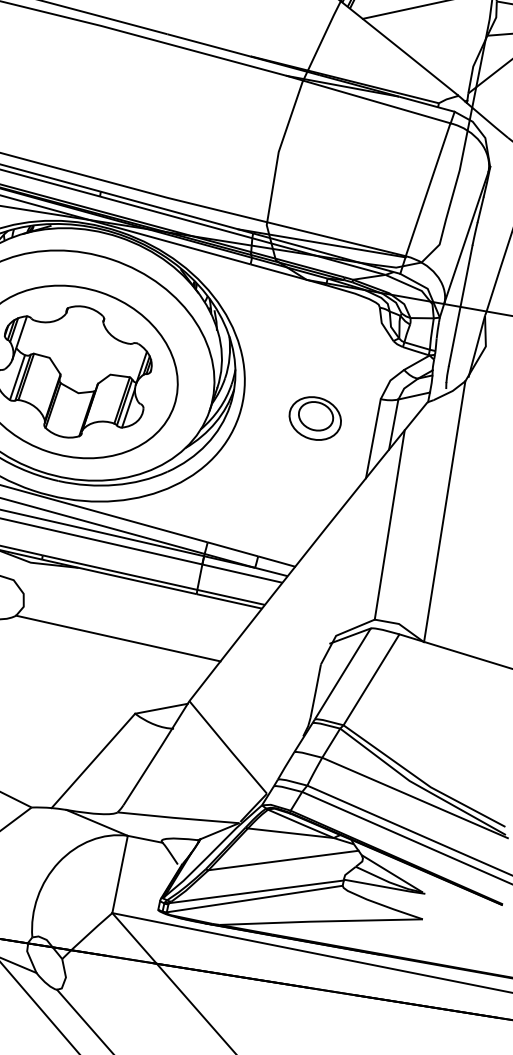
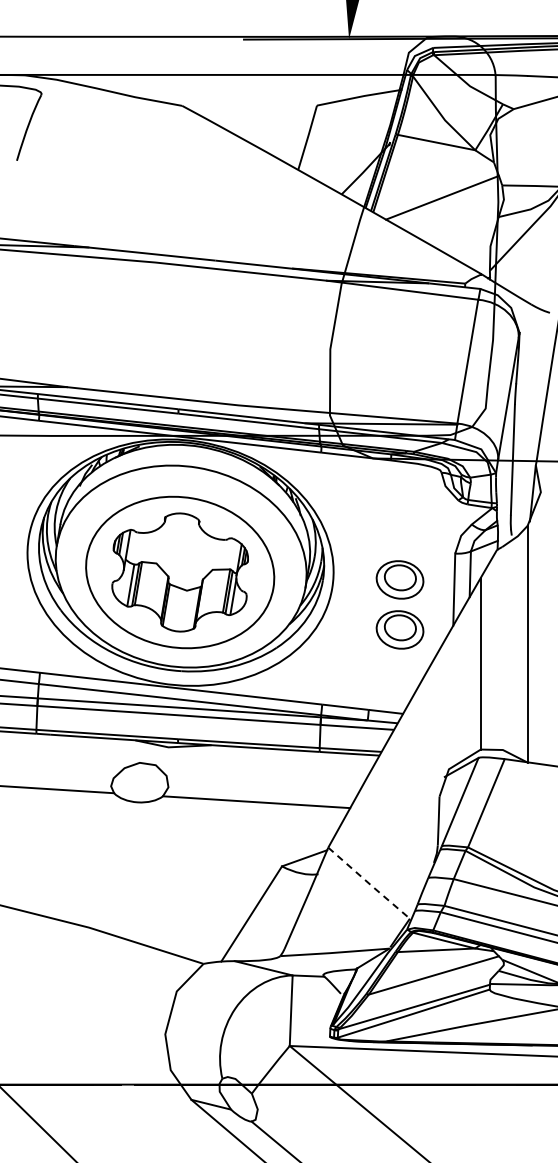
part: (306, 473) -> (399, 629), added
line: (228, 747) -> (369, 883), solid -> dashed

